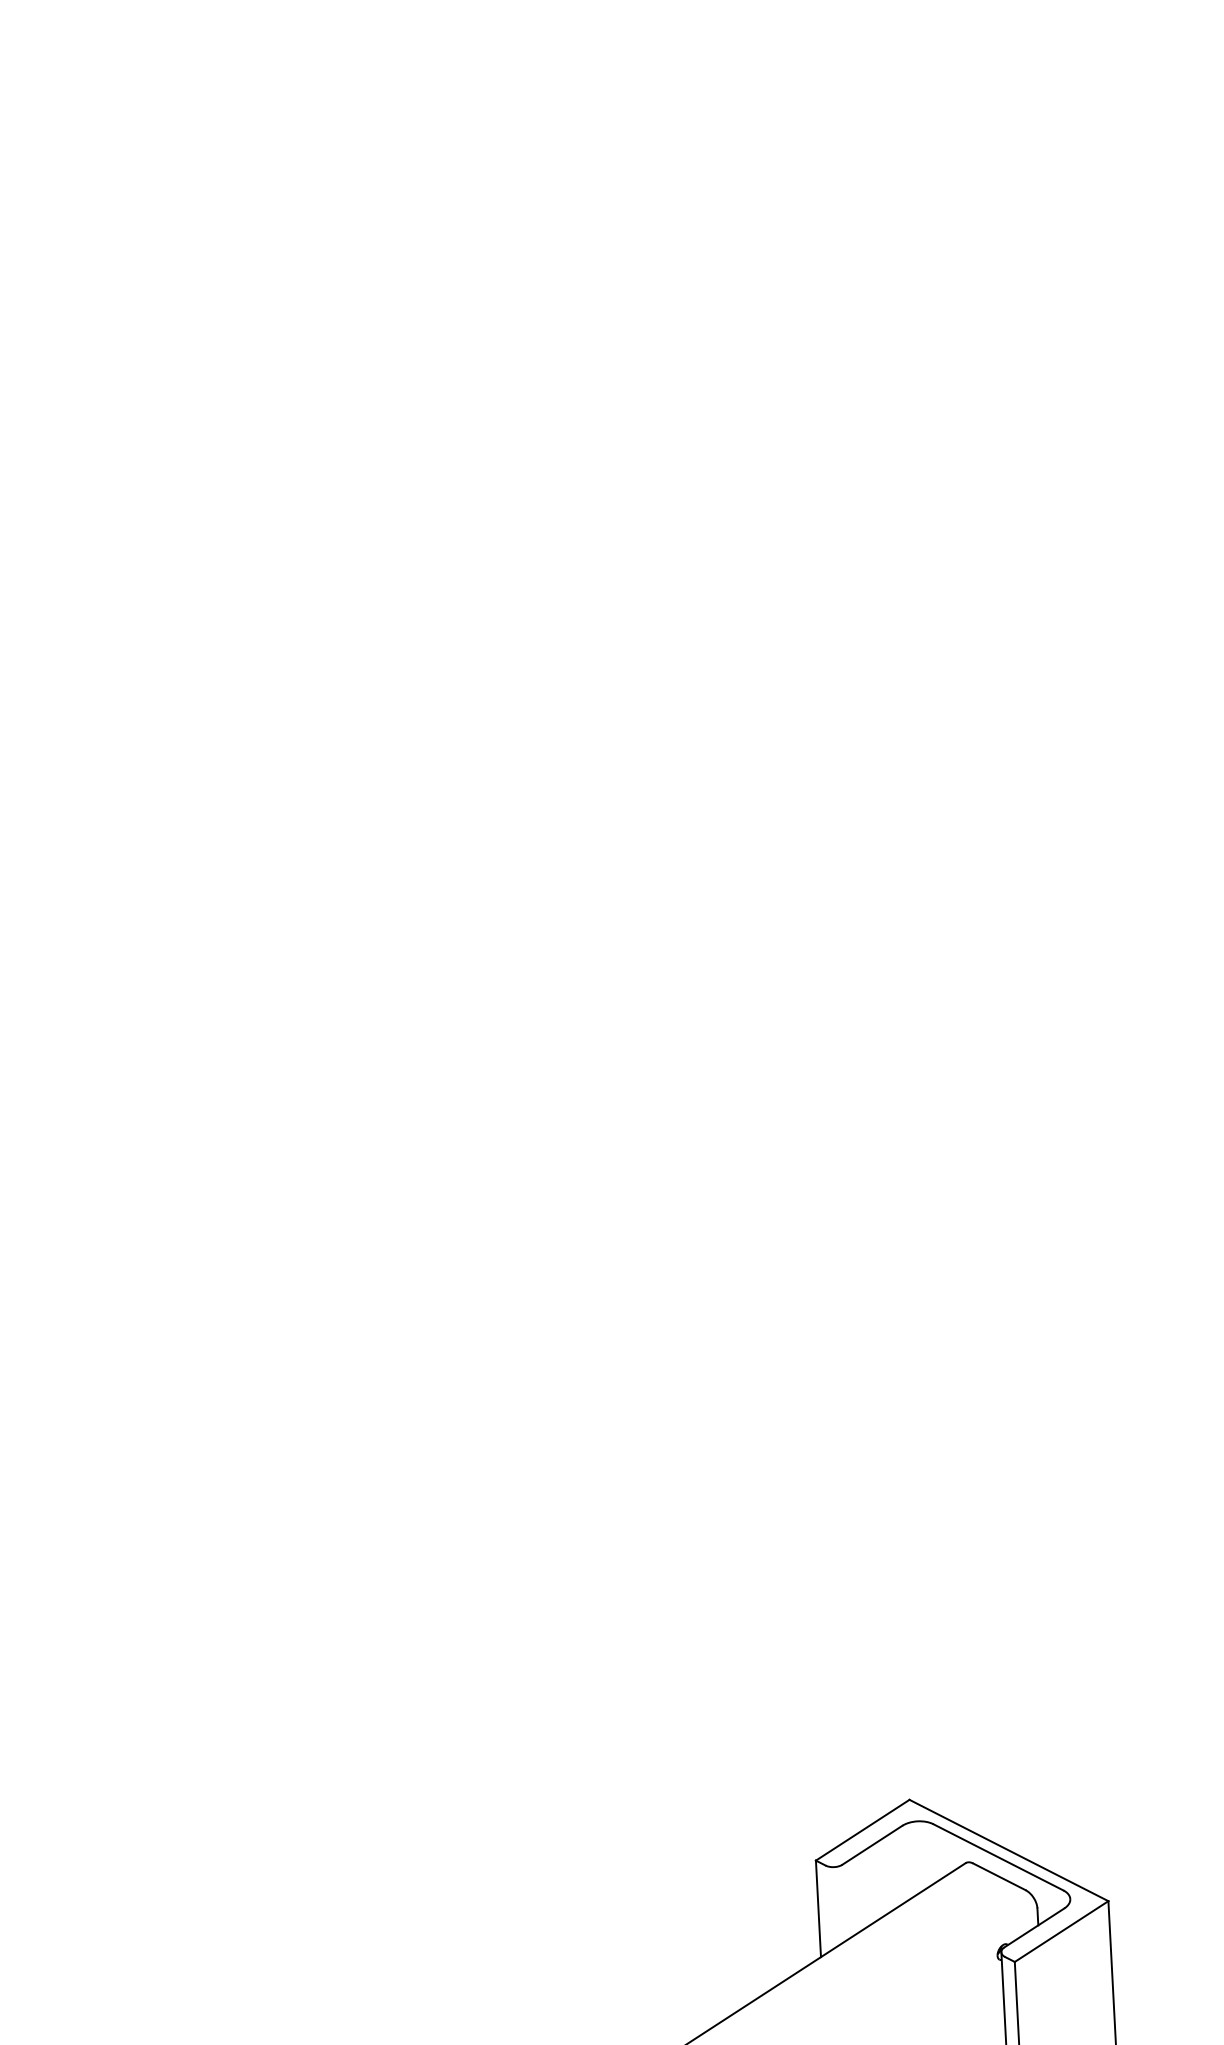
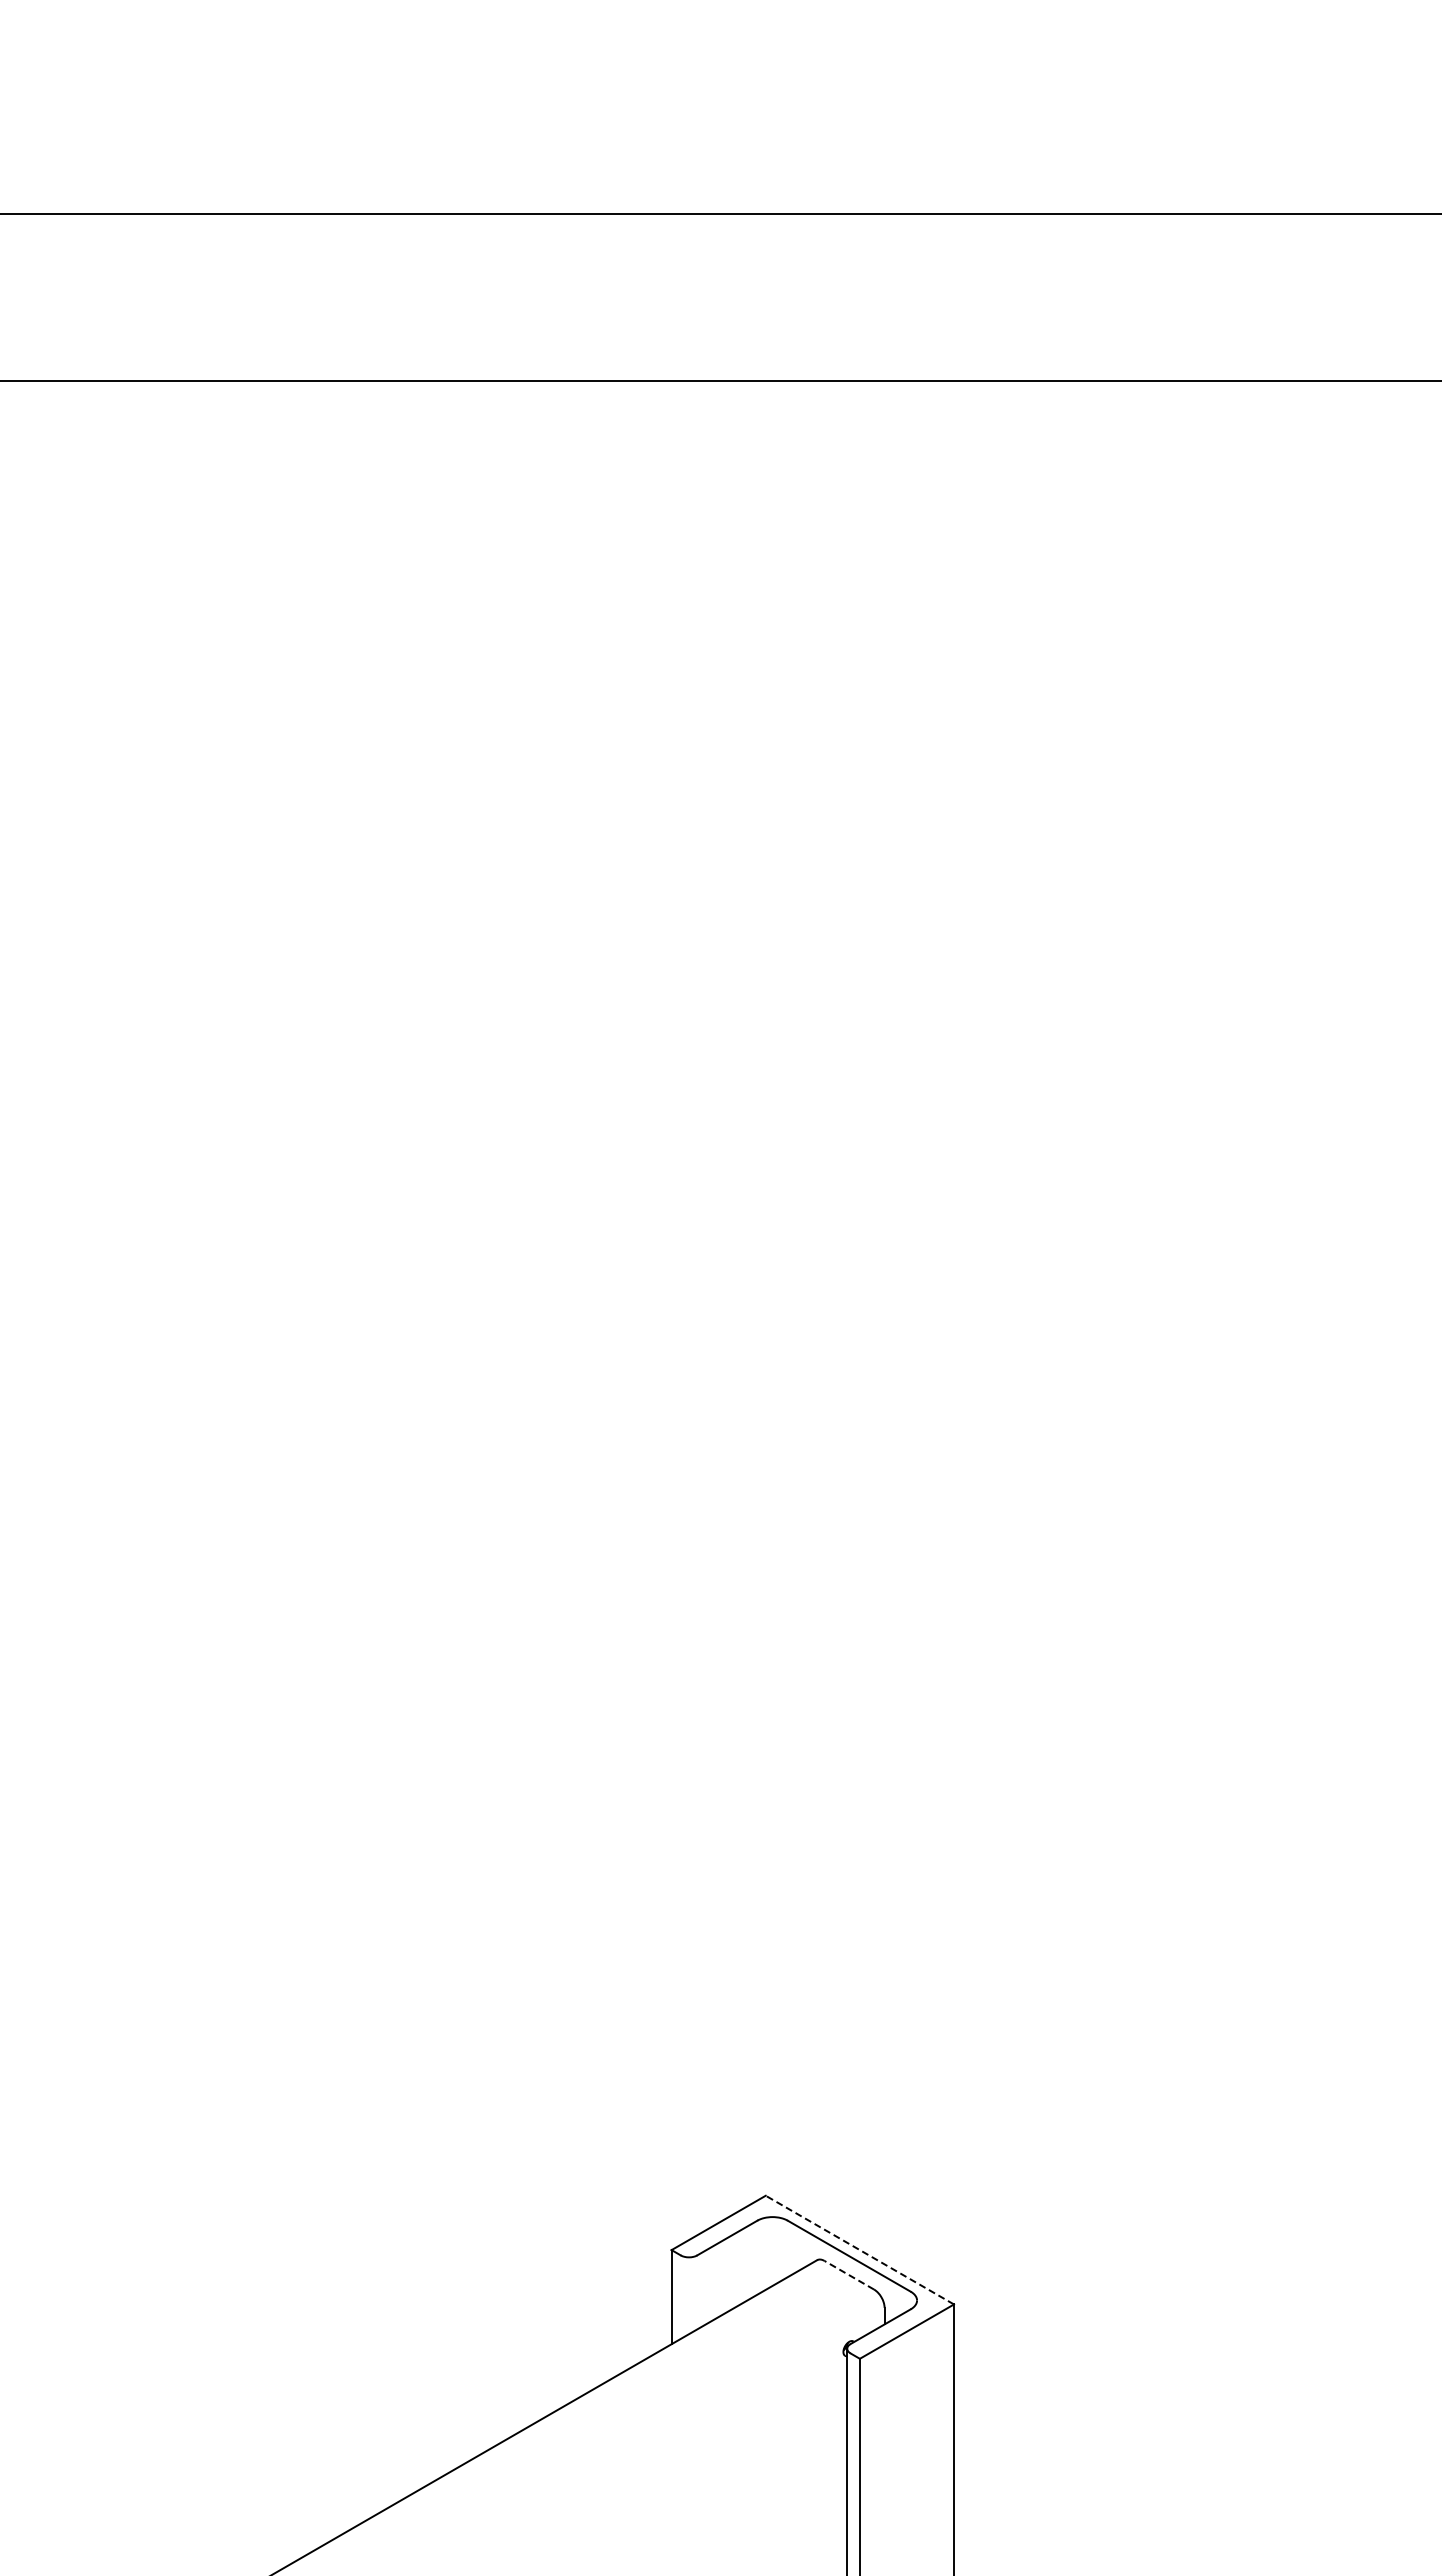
line: (1008, 1850) -> (859, 2250), solid -> dashed
line: (999, 1877) -> (849, 2275), solid -> dashed

